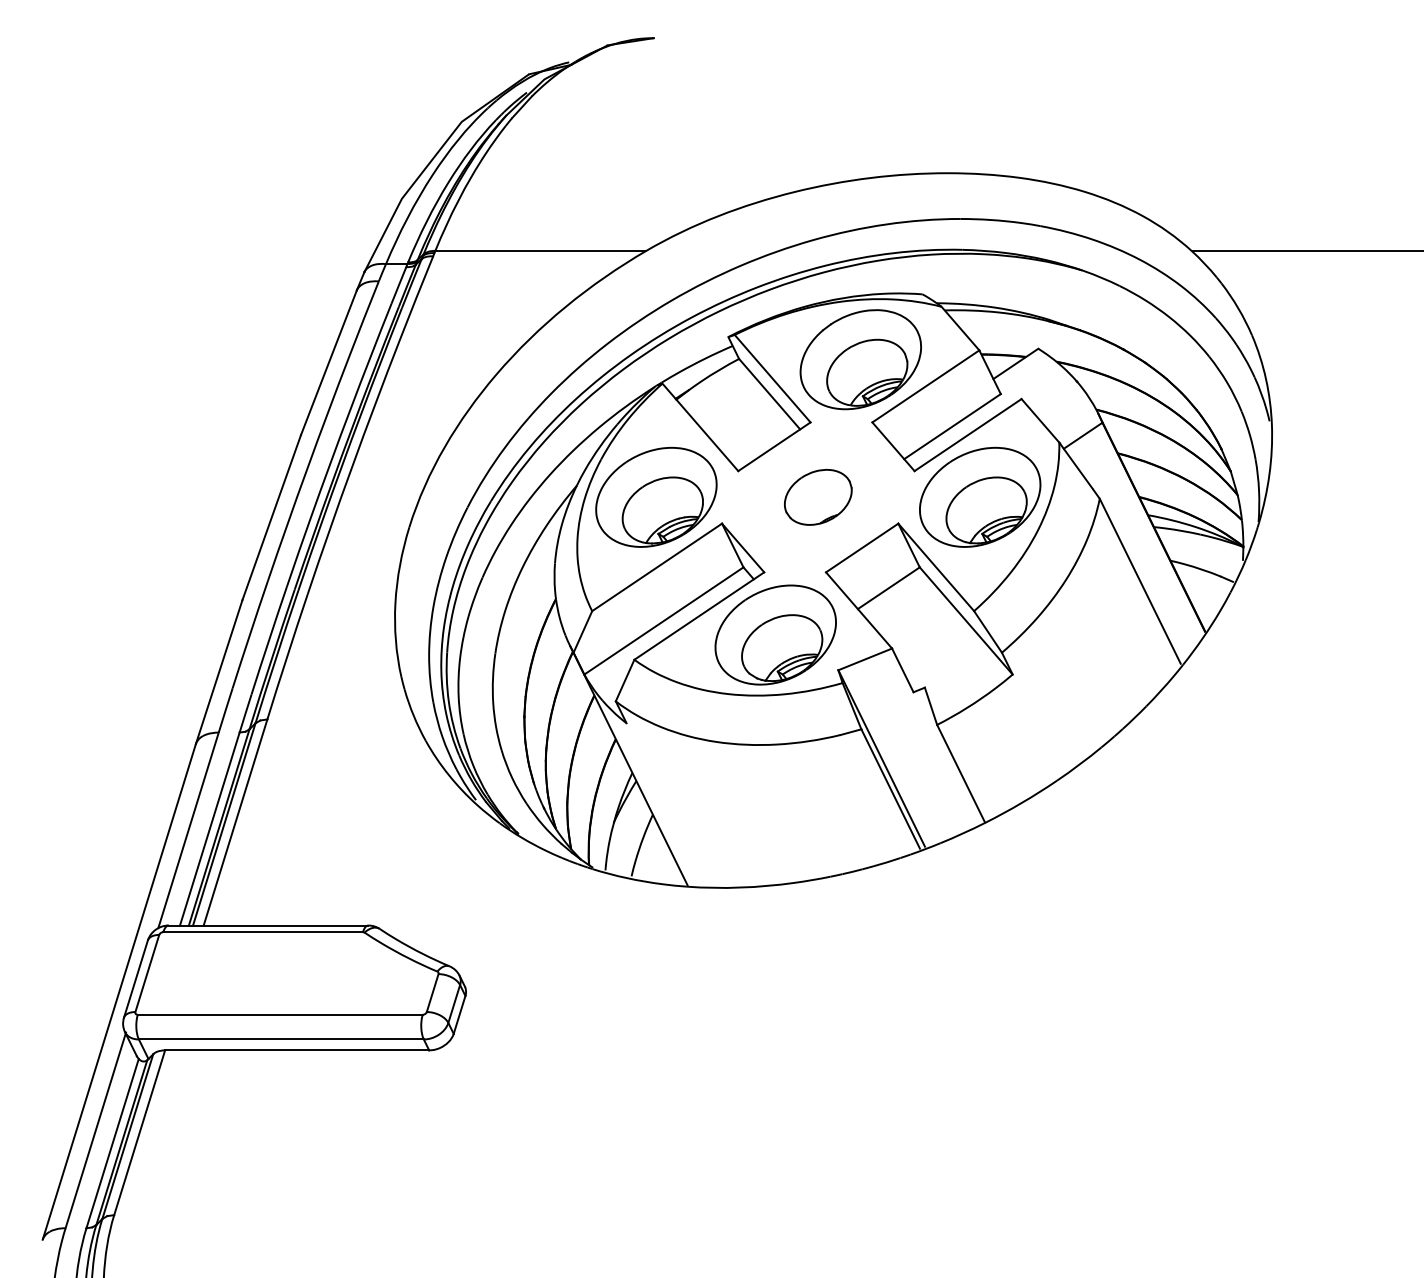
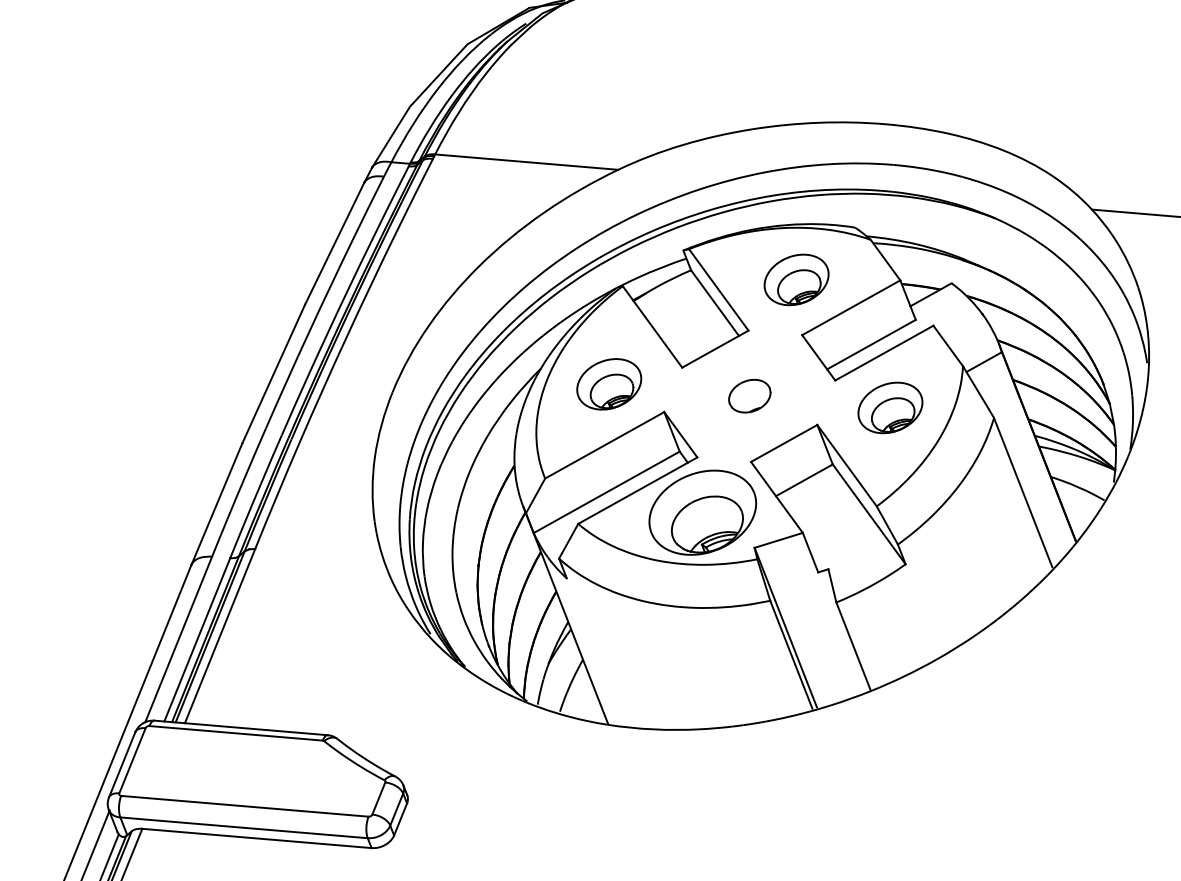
part: (860, 359) -> (796, 279), size x0.6
part: (656, 496) -> (609, 383), size x0.6
part: (818, 496) -> (750, 395), size x0.7
part: (980, 496) -> (890, 407), size x0.6

